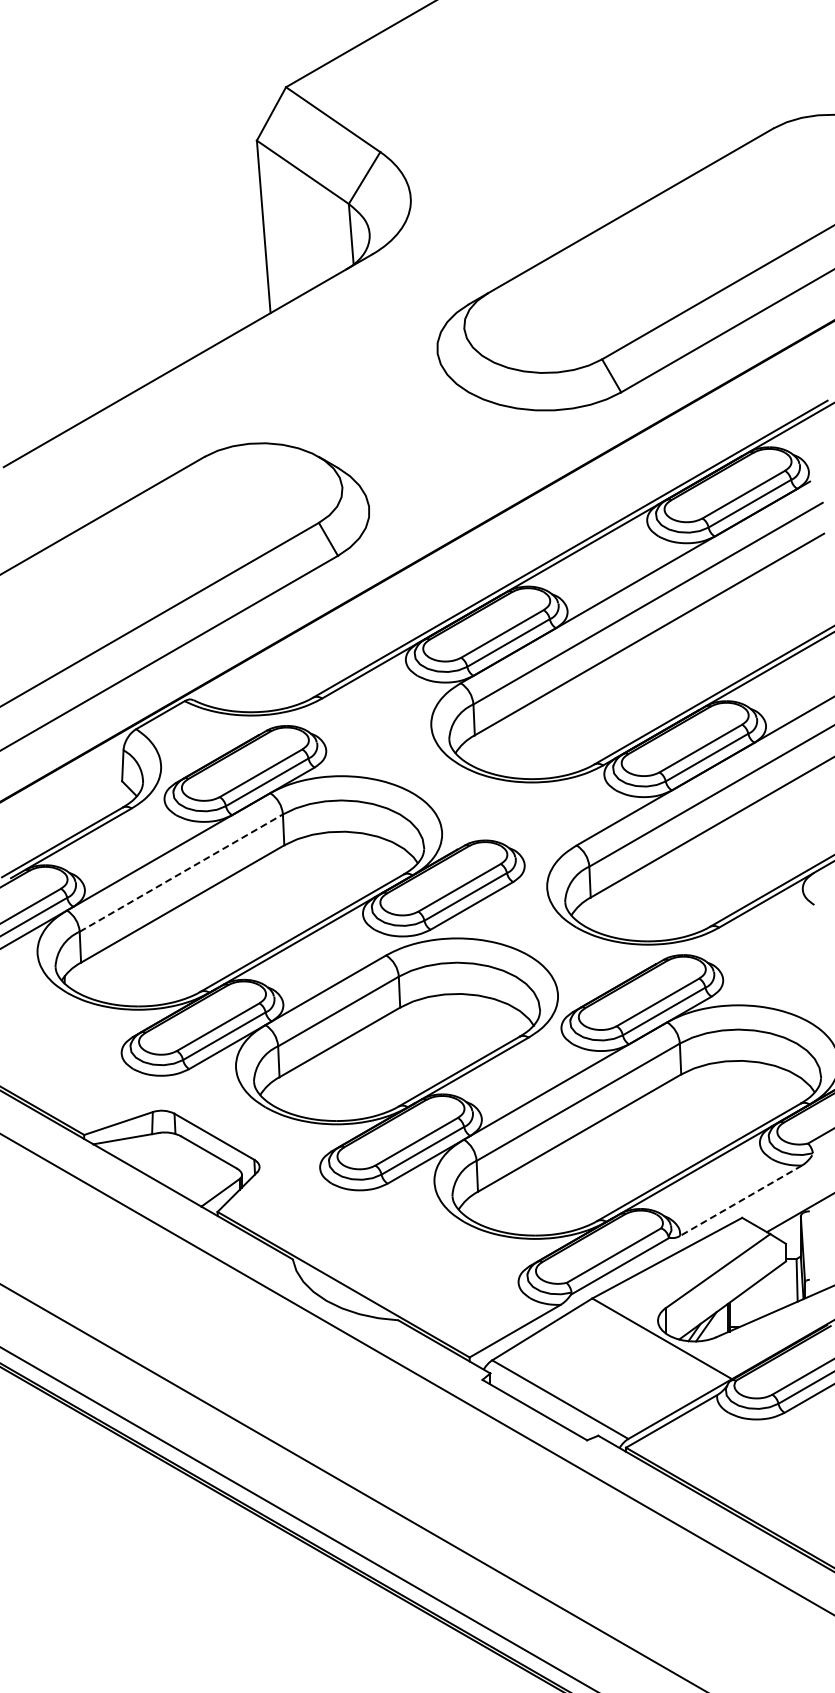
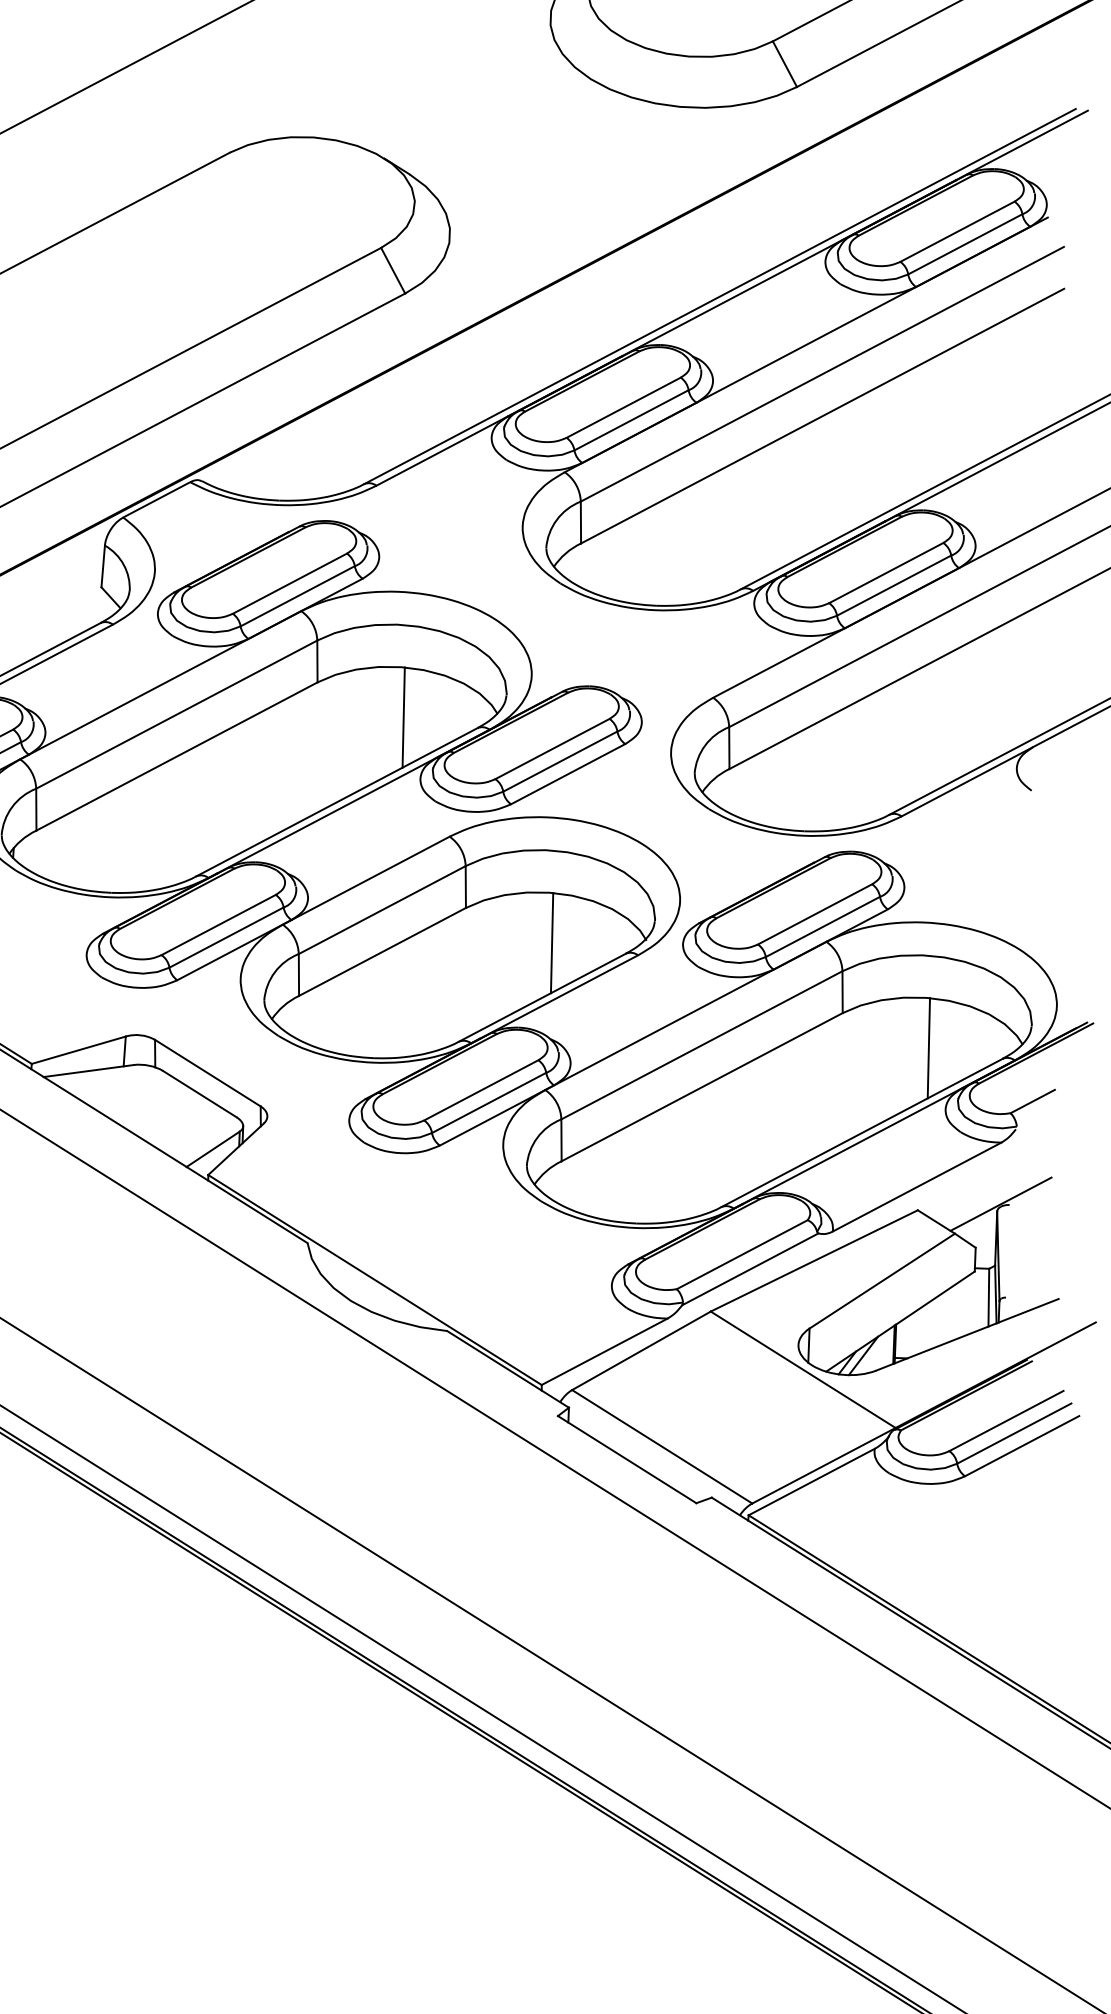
line: (348, 868) -> (403, 717), added
line: (181, 872) -> (177, 713), dashed -> solid
line: (464, 1031) -> (551, 943), added
line: (745, 1097) -> (928, 1047), added
line: (740, 1200) -> (916, 1186), dashed -> solid

